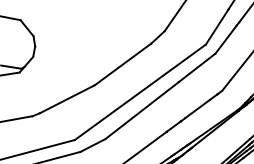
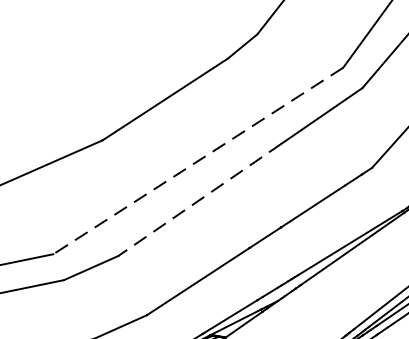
line: (139, 92) -> (196, 161), solid -> dashed
line: (142, 110) -> (200, 199), solid -> dashed

